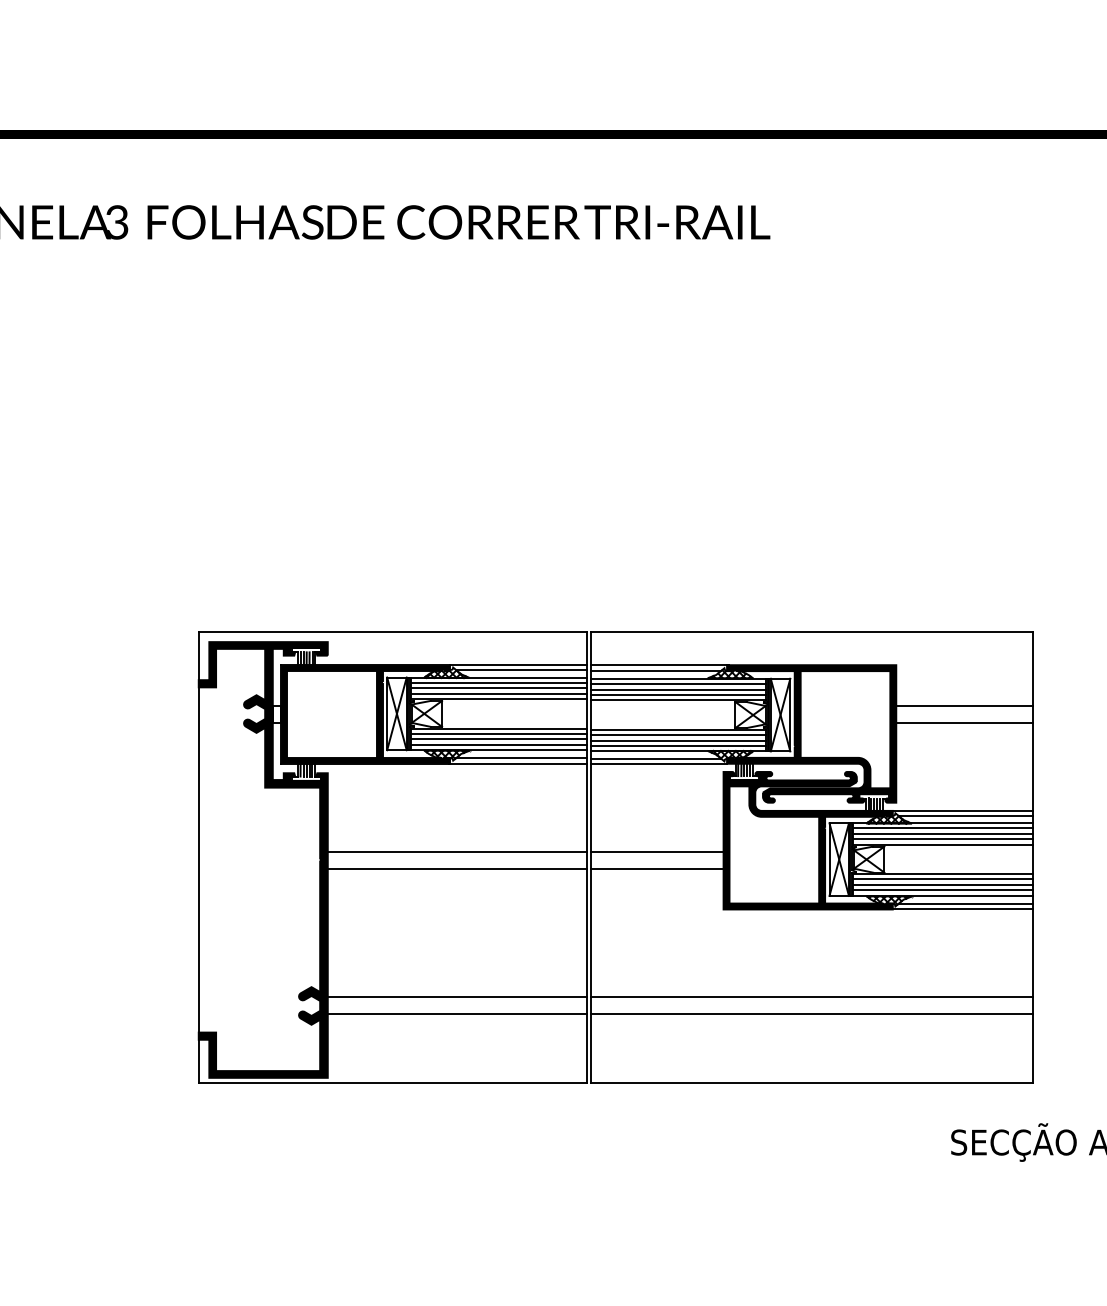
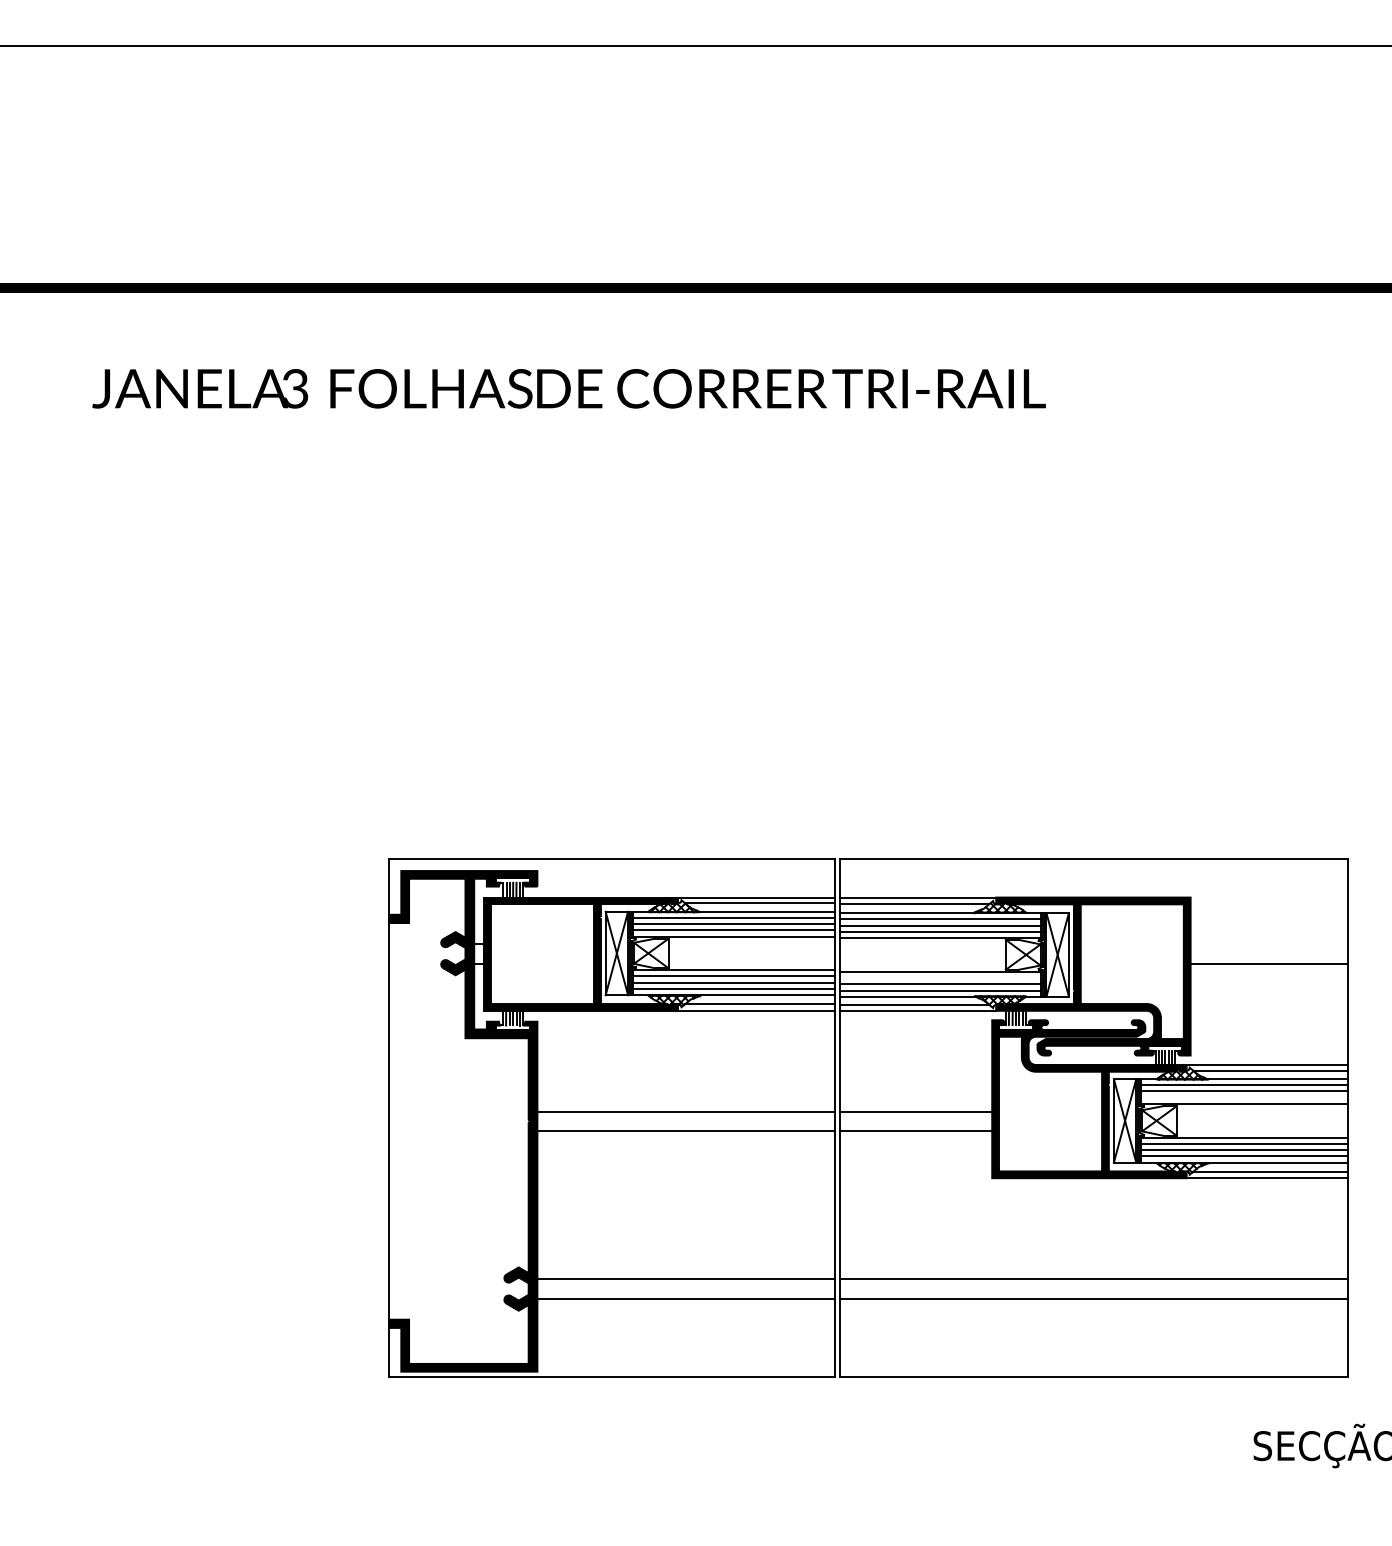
line: (964, 706) -> (1268, 944), removed
line: (678, 735) -> (940, 978), removed
line: (943, 839) -> (1244, 1097), removed

